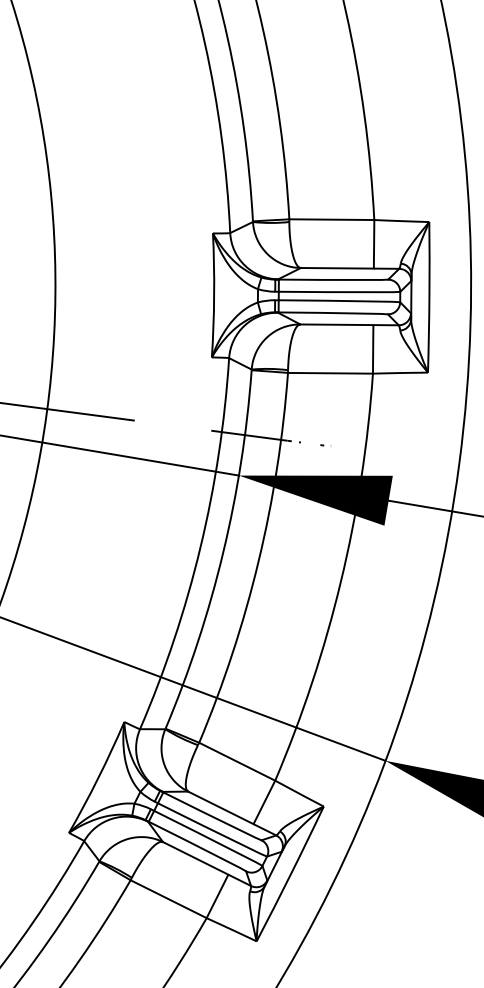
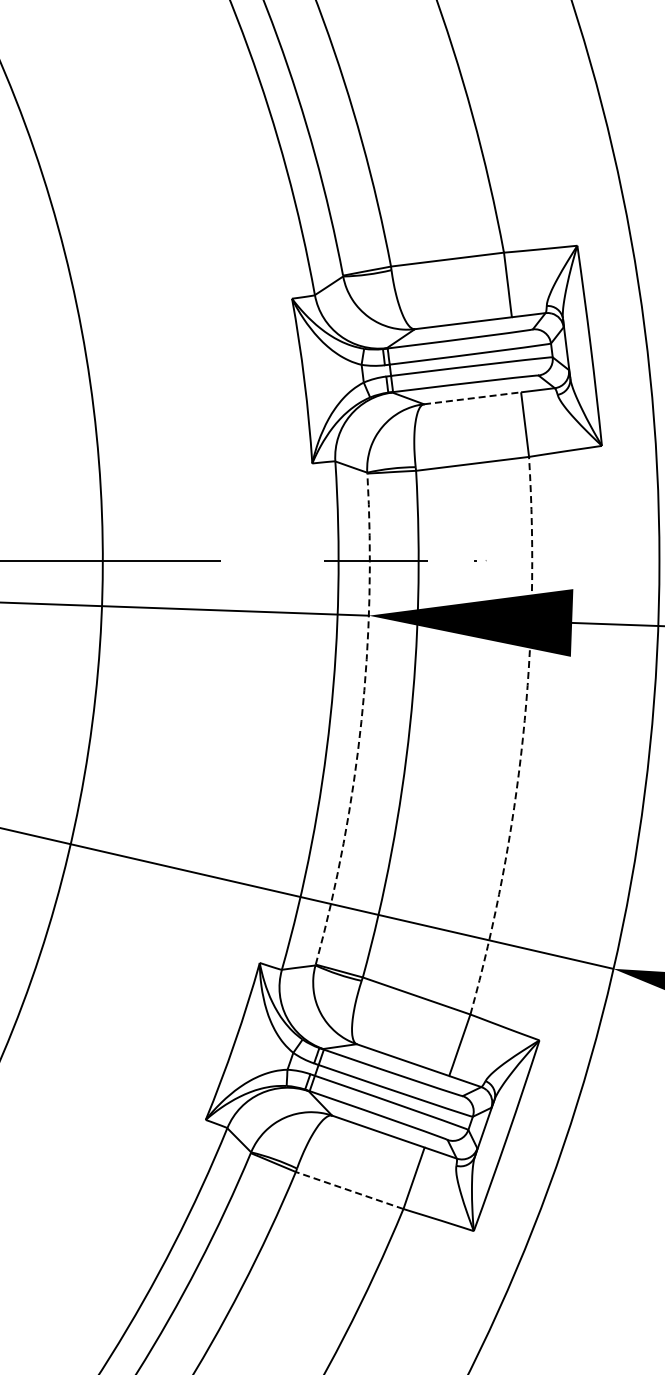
line: (336, 324) -> (472, 398), solid -> dashed
arc: (223, 553) -> (361, 721), solid -> dashed
arc: (340, 581) -> (522, 738), solid -> dashed
line: (168, 899) -> (349, 1190), solid -> dashed

